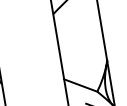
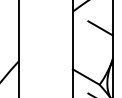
line: (87, 27) -> (100, 28), added

